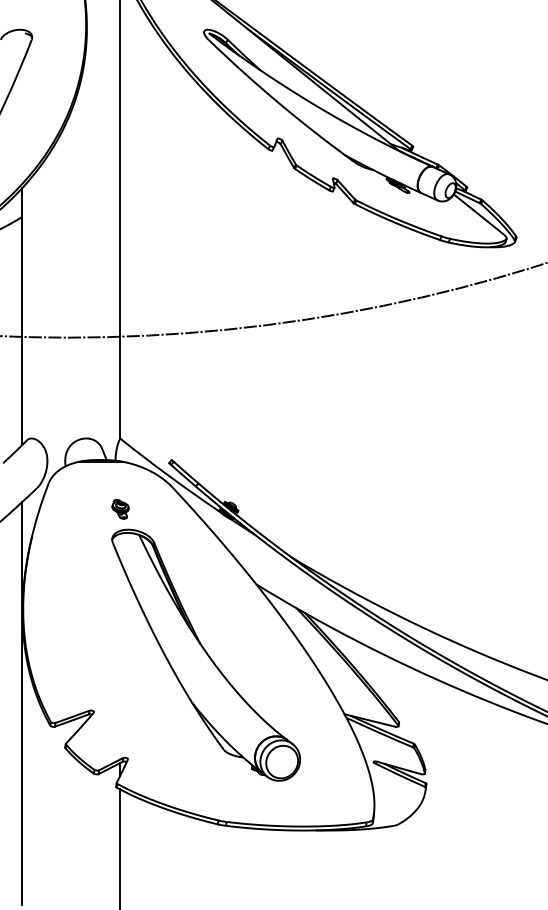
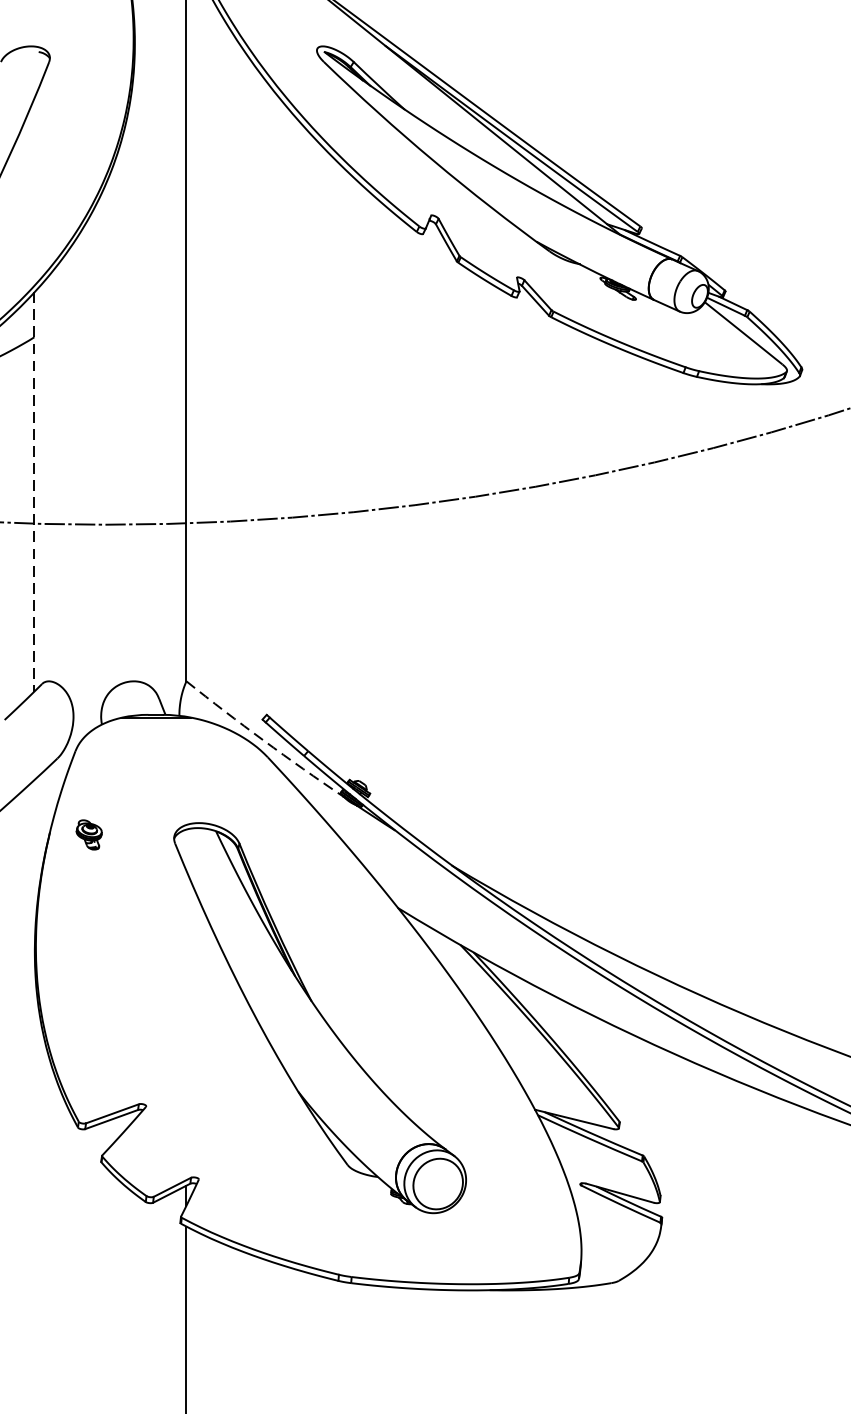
line: (22, 316) -> (34, 491), solid -> dashed
arc: (169, 476) -> (263, 740), solid -> dashed
part: (120, 509) -> (89, 835), moved
line: (22, 703) -> (34, 1093), removed

